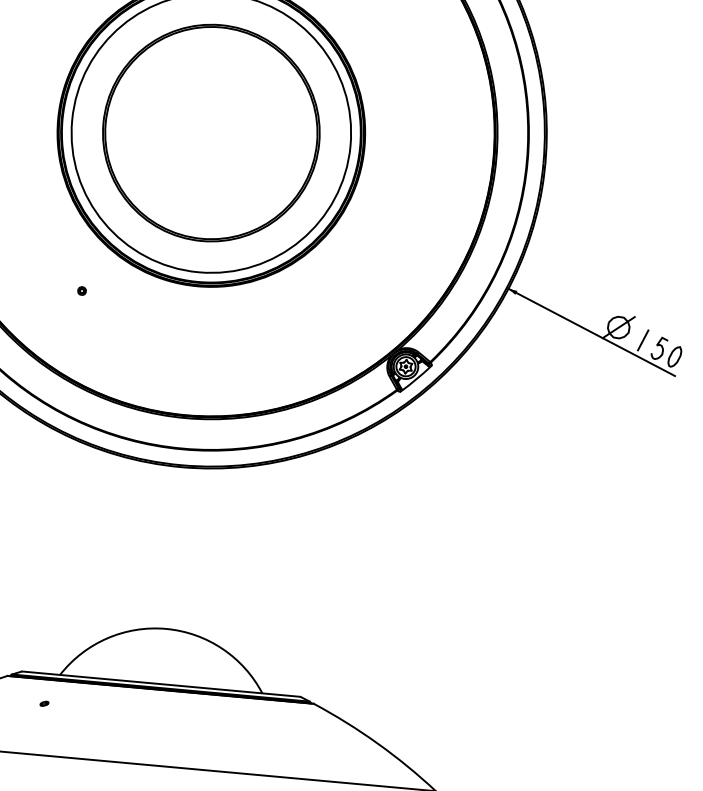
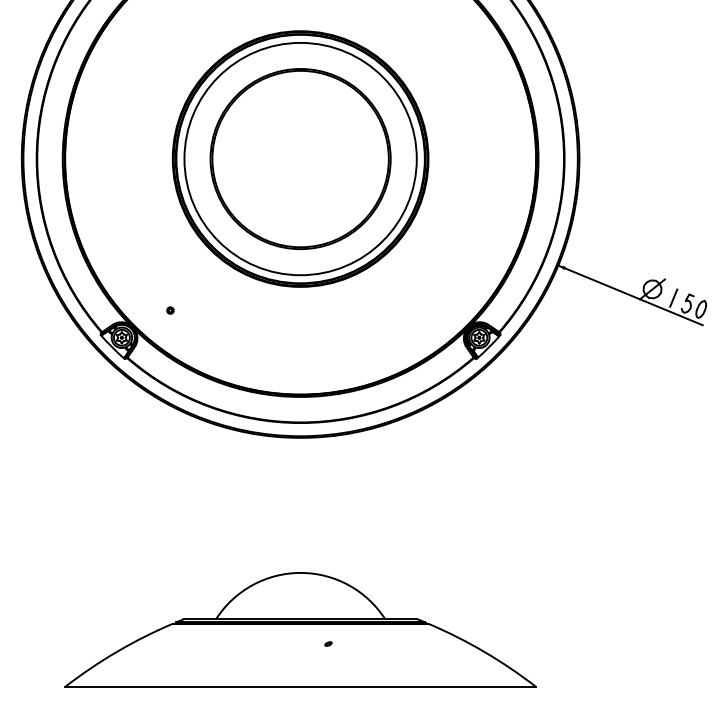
part: (82, 290) -> (170, 310), moved
part: (44, 703) -> (328, 643), moved

